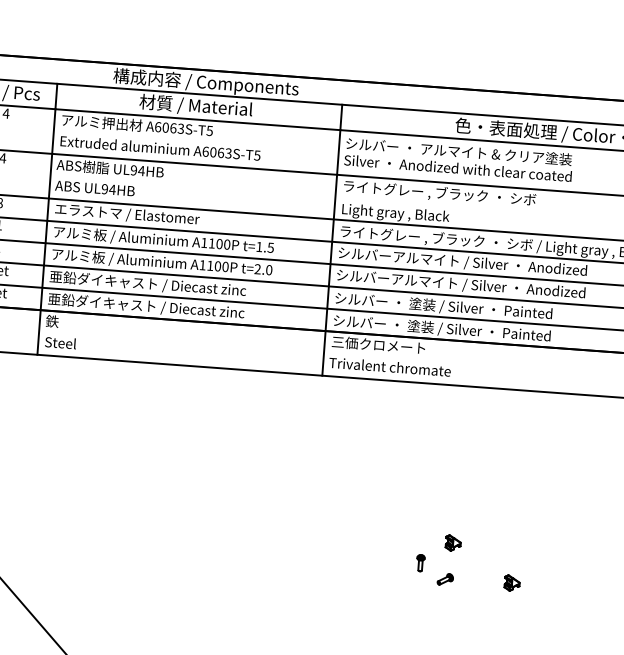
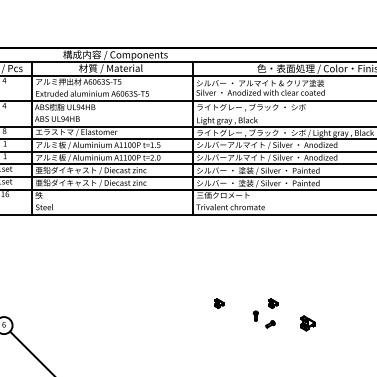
part: (357, 536) -> (219, 303), added
part: (512, 583) -> (308, 323), size x1.6

